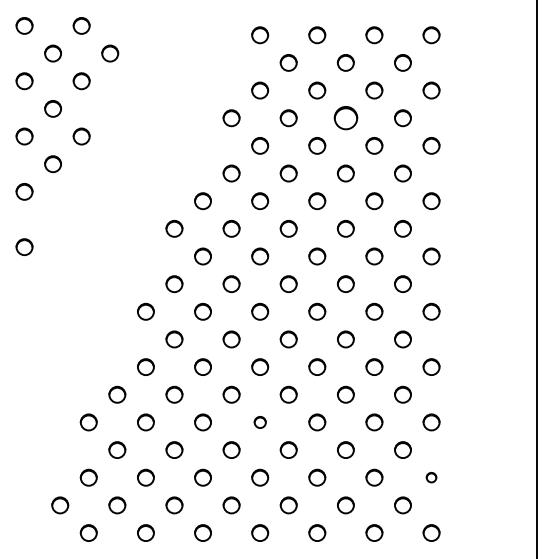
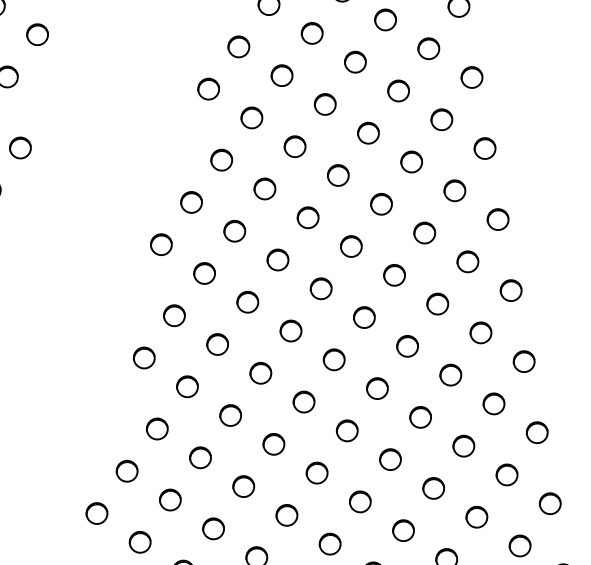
circle: (345, 118) -> (355, 62), size x0.71
circle: (260, 422) -> (317, 473), size x1.43
circle: (431, 477) -> (550, 503), size x1.67

